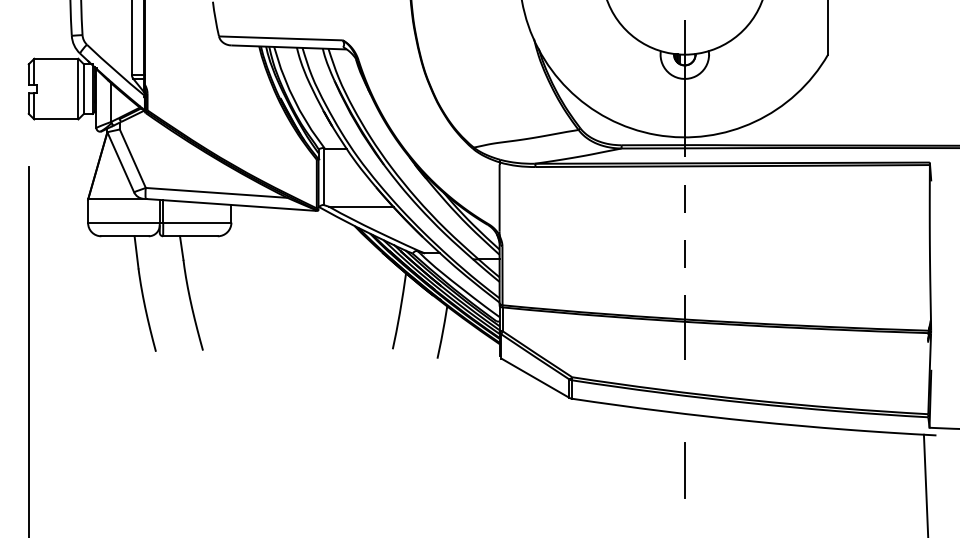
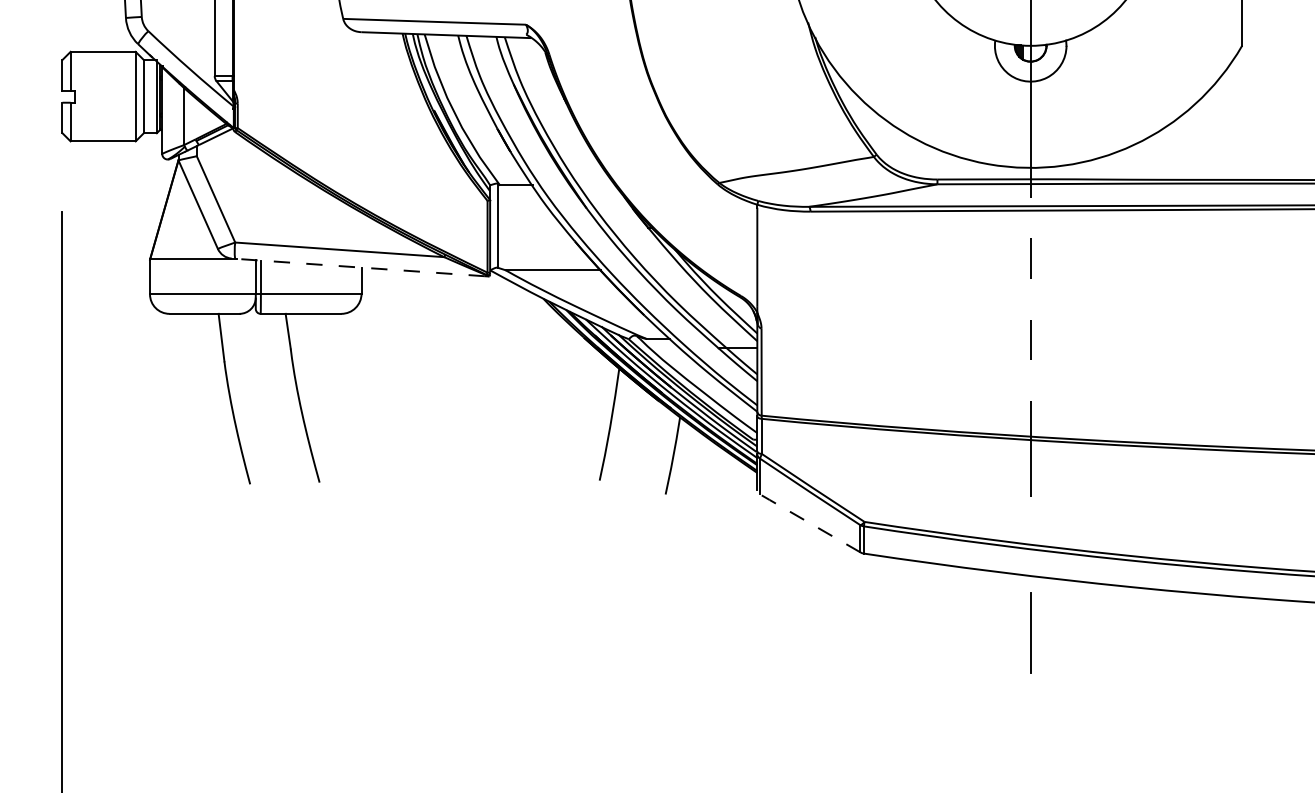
line: (230, 204) -> (360, 266), solid -> dashed
line: (534, 377) -> (808, 522), solid -> dashed
line: (684, 470) -> (1030, 632), moved

